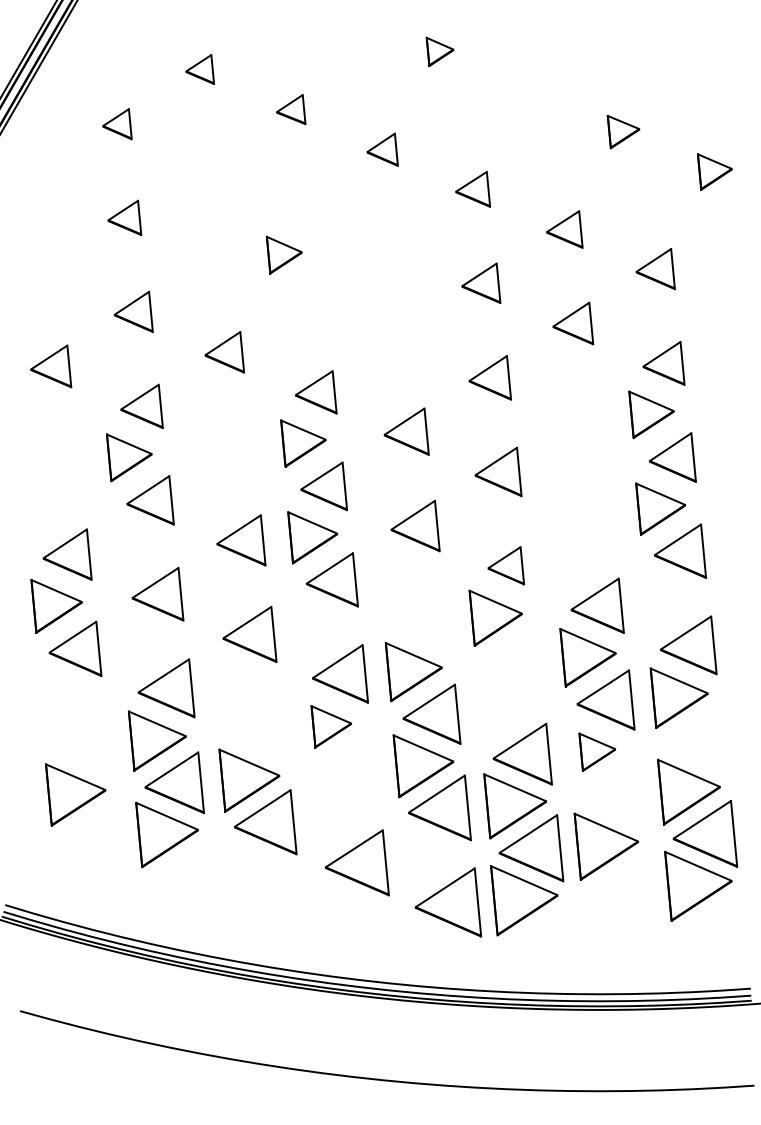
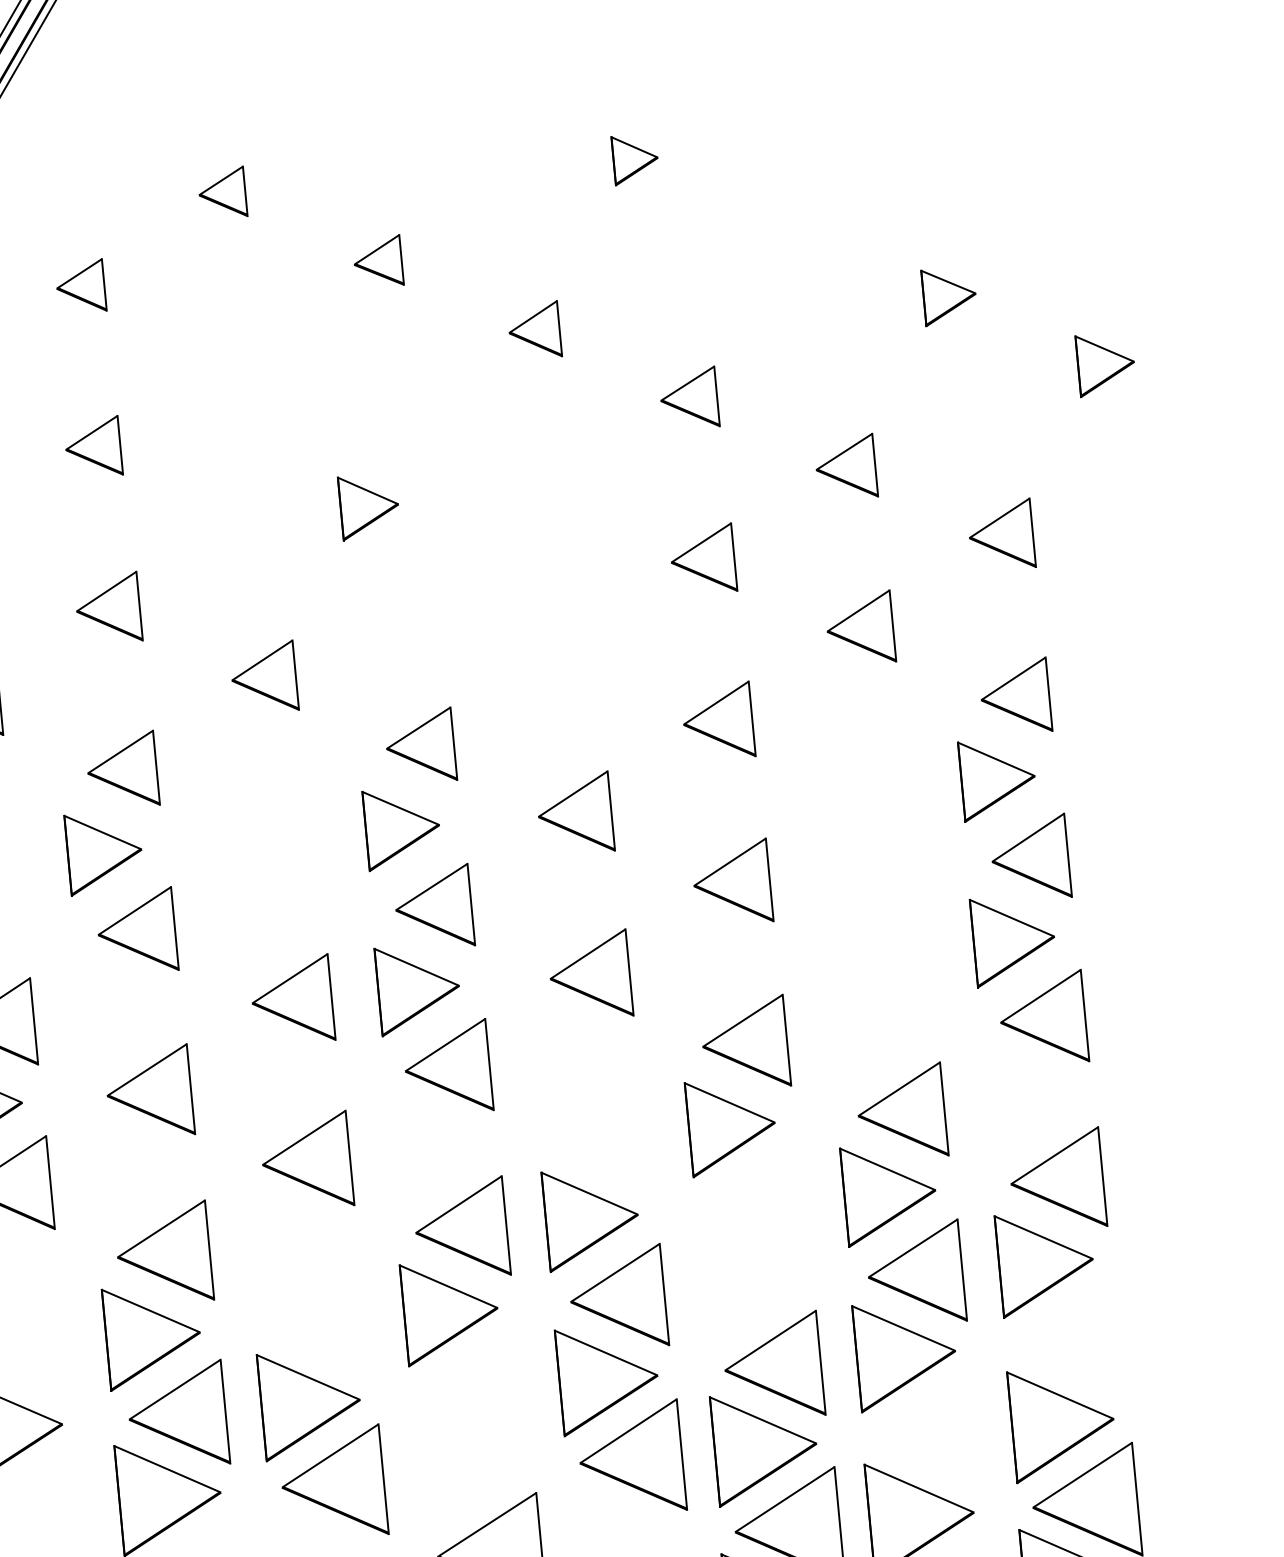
part: (505, 565) -> (746, 1039), size x1.43
part: (331, 726) -> (448, 1315), size x1.43
part: (597, 752) -> (903, 1359), size x1.67

